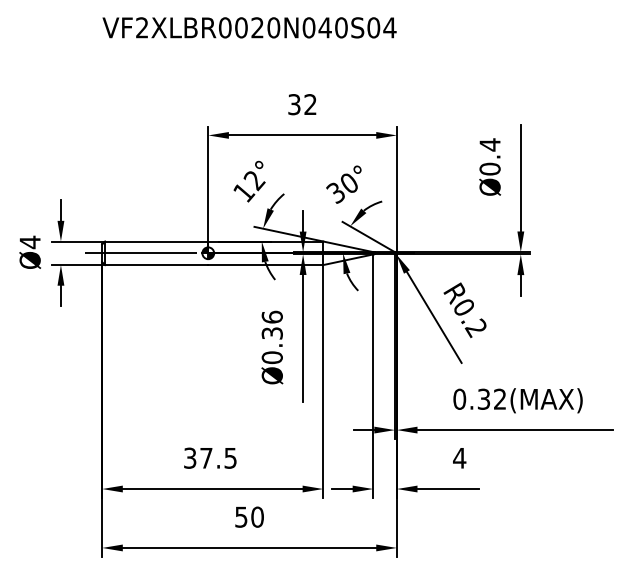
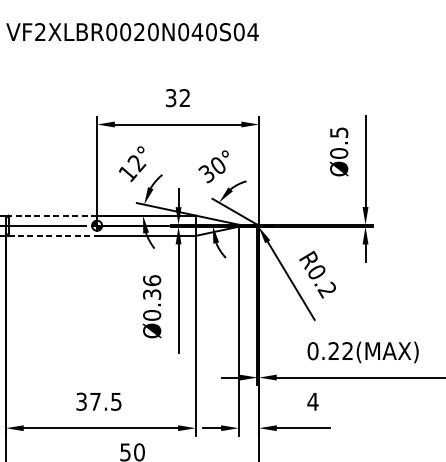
text: (489, 144) -> (338, 132), Ø0.4 -> Ø0.5
line: (156, 241) -> (52, 215), solid -> dashed
line: (156, 265) -> (52, 236), solid -> dashed
text: (483, 399) -> (333, 351), 0.32(MAX) -> 0.22(MAX)

